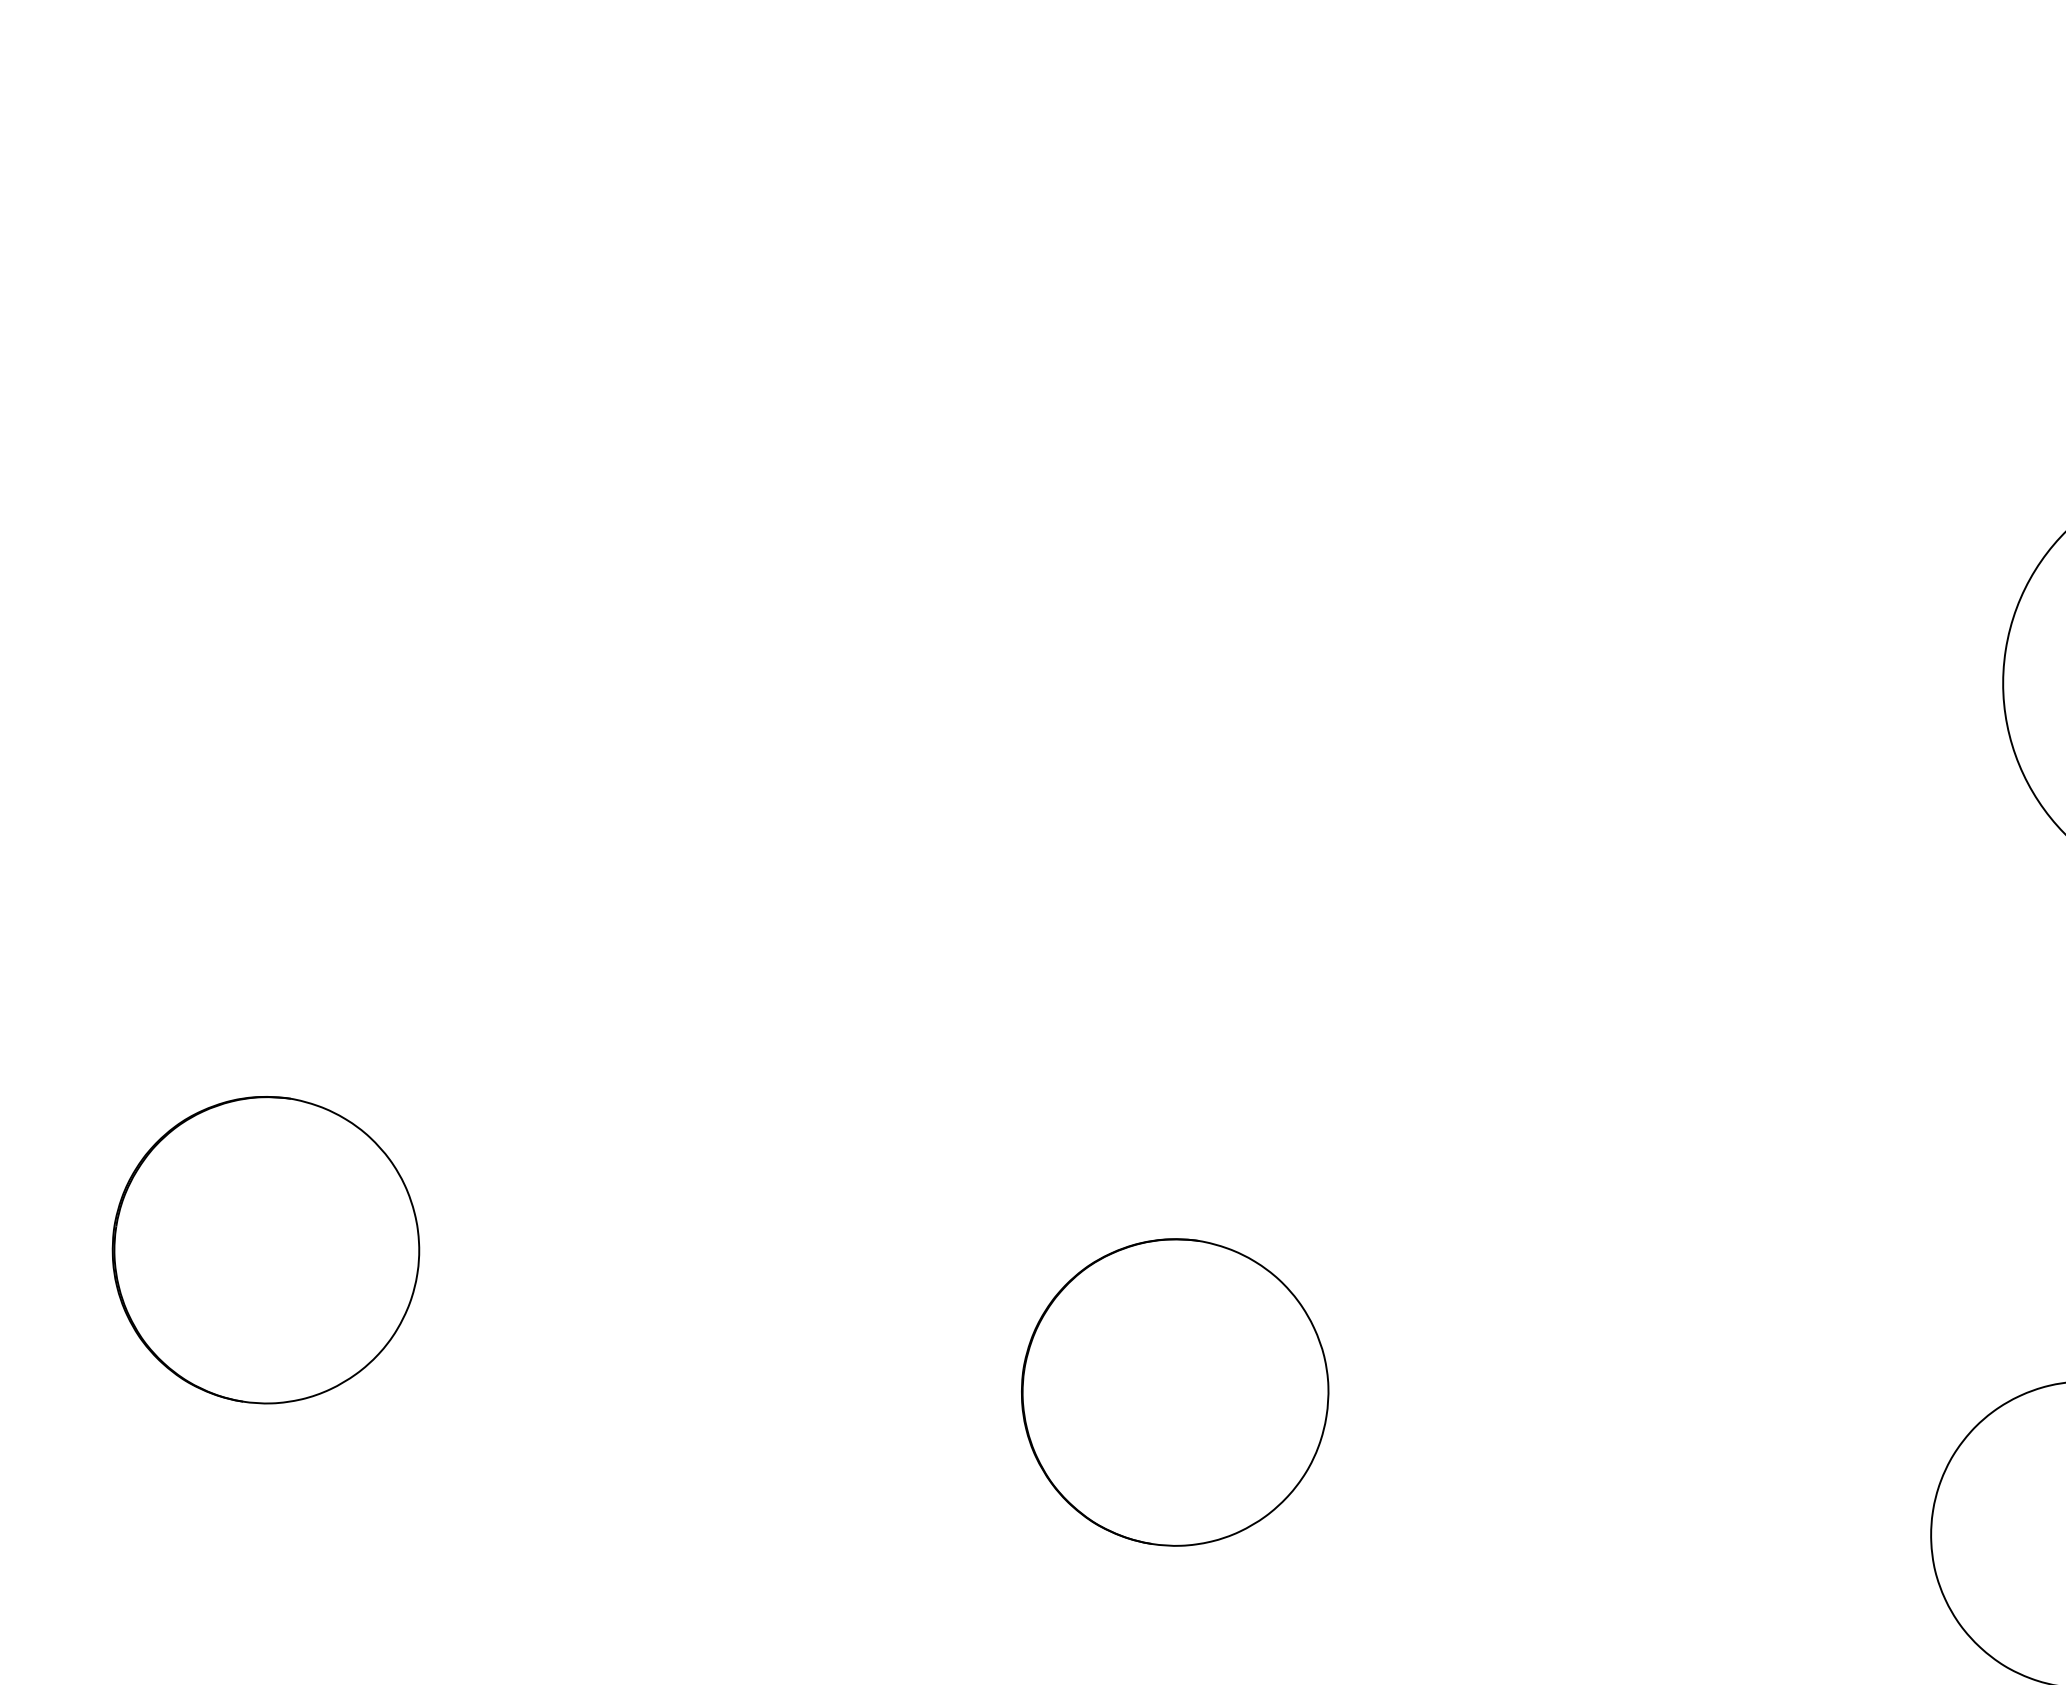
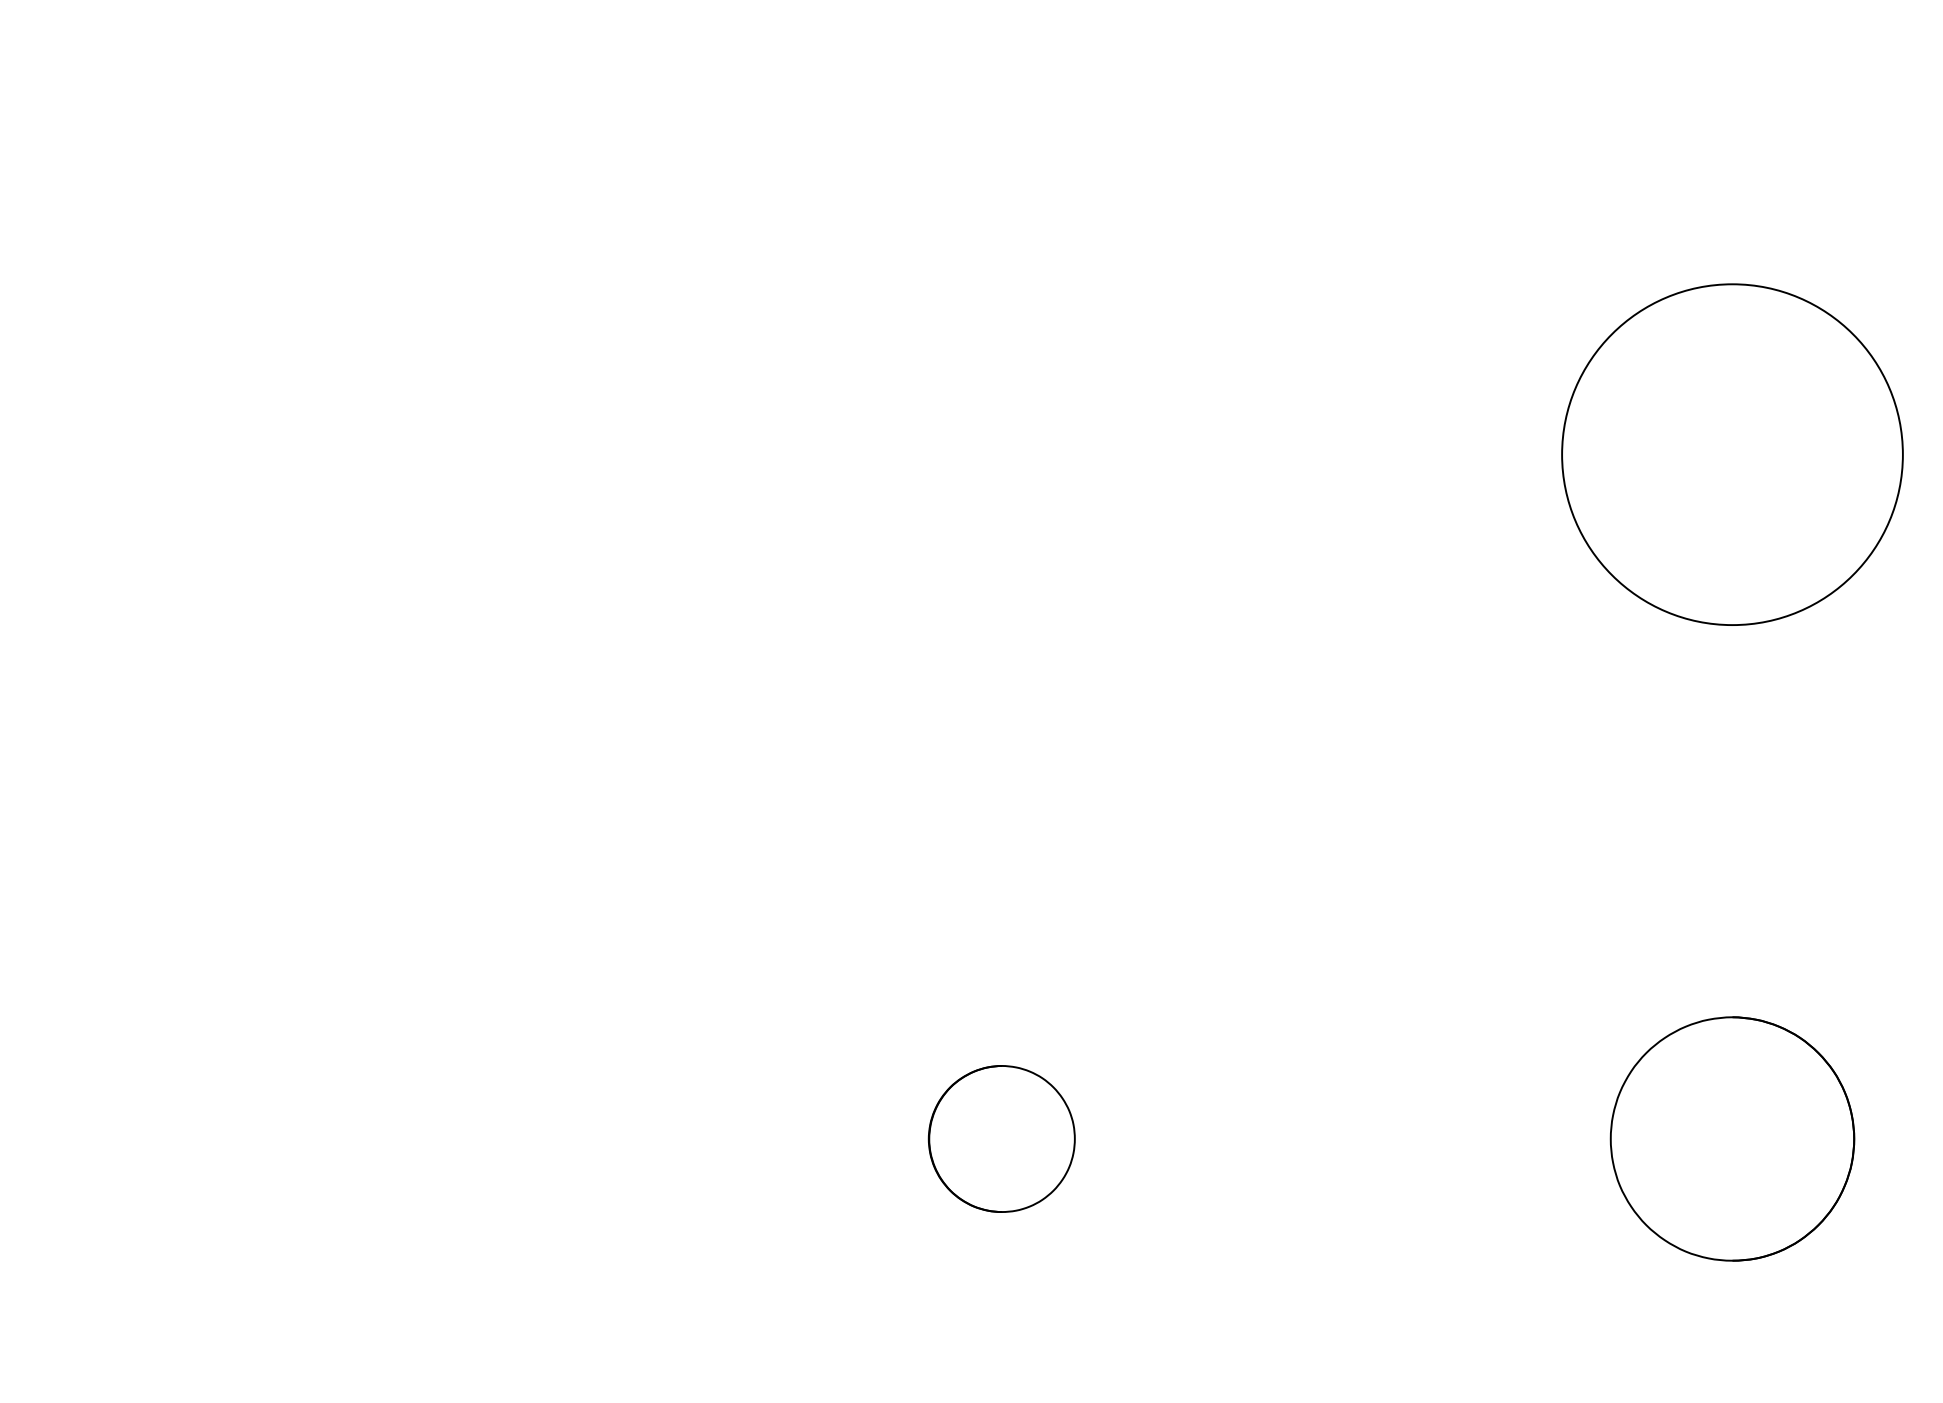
part: (265, 1249) -> (270, 1138), removed
part: (1174, 1391) -> (1001, 1138), size x0.6

